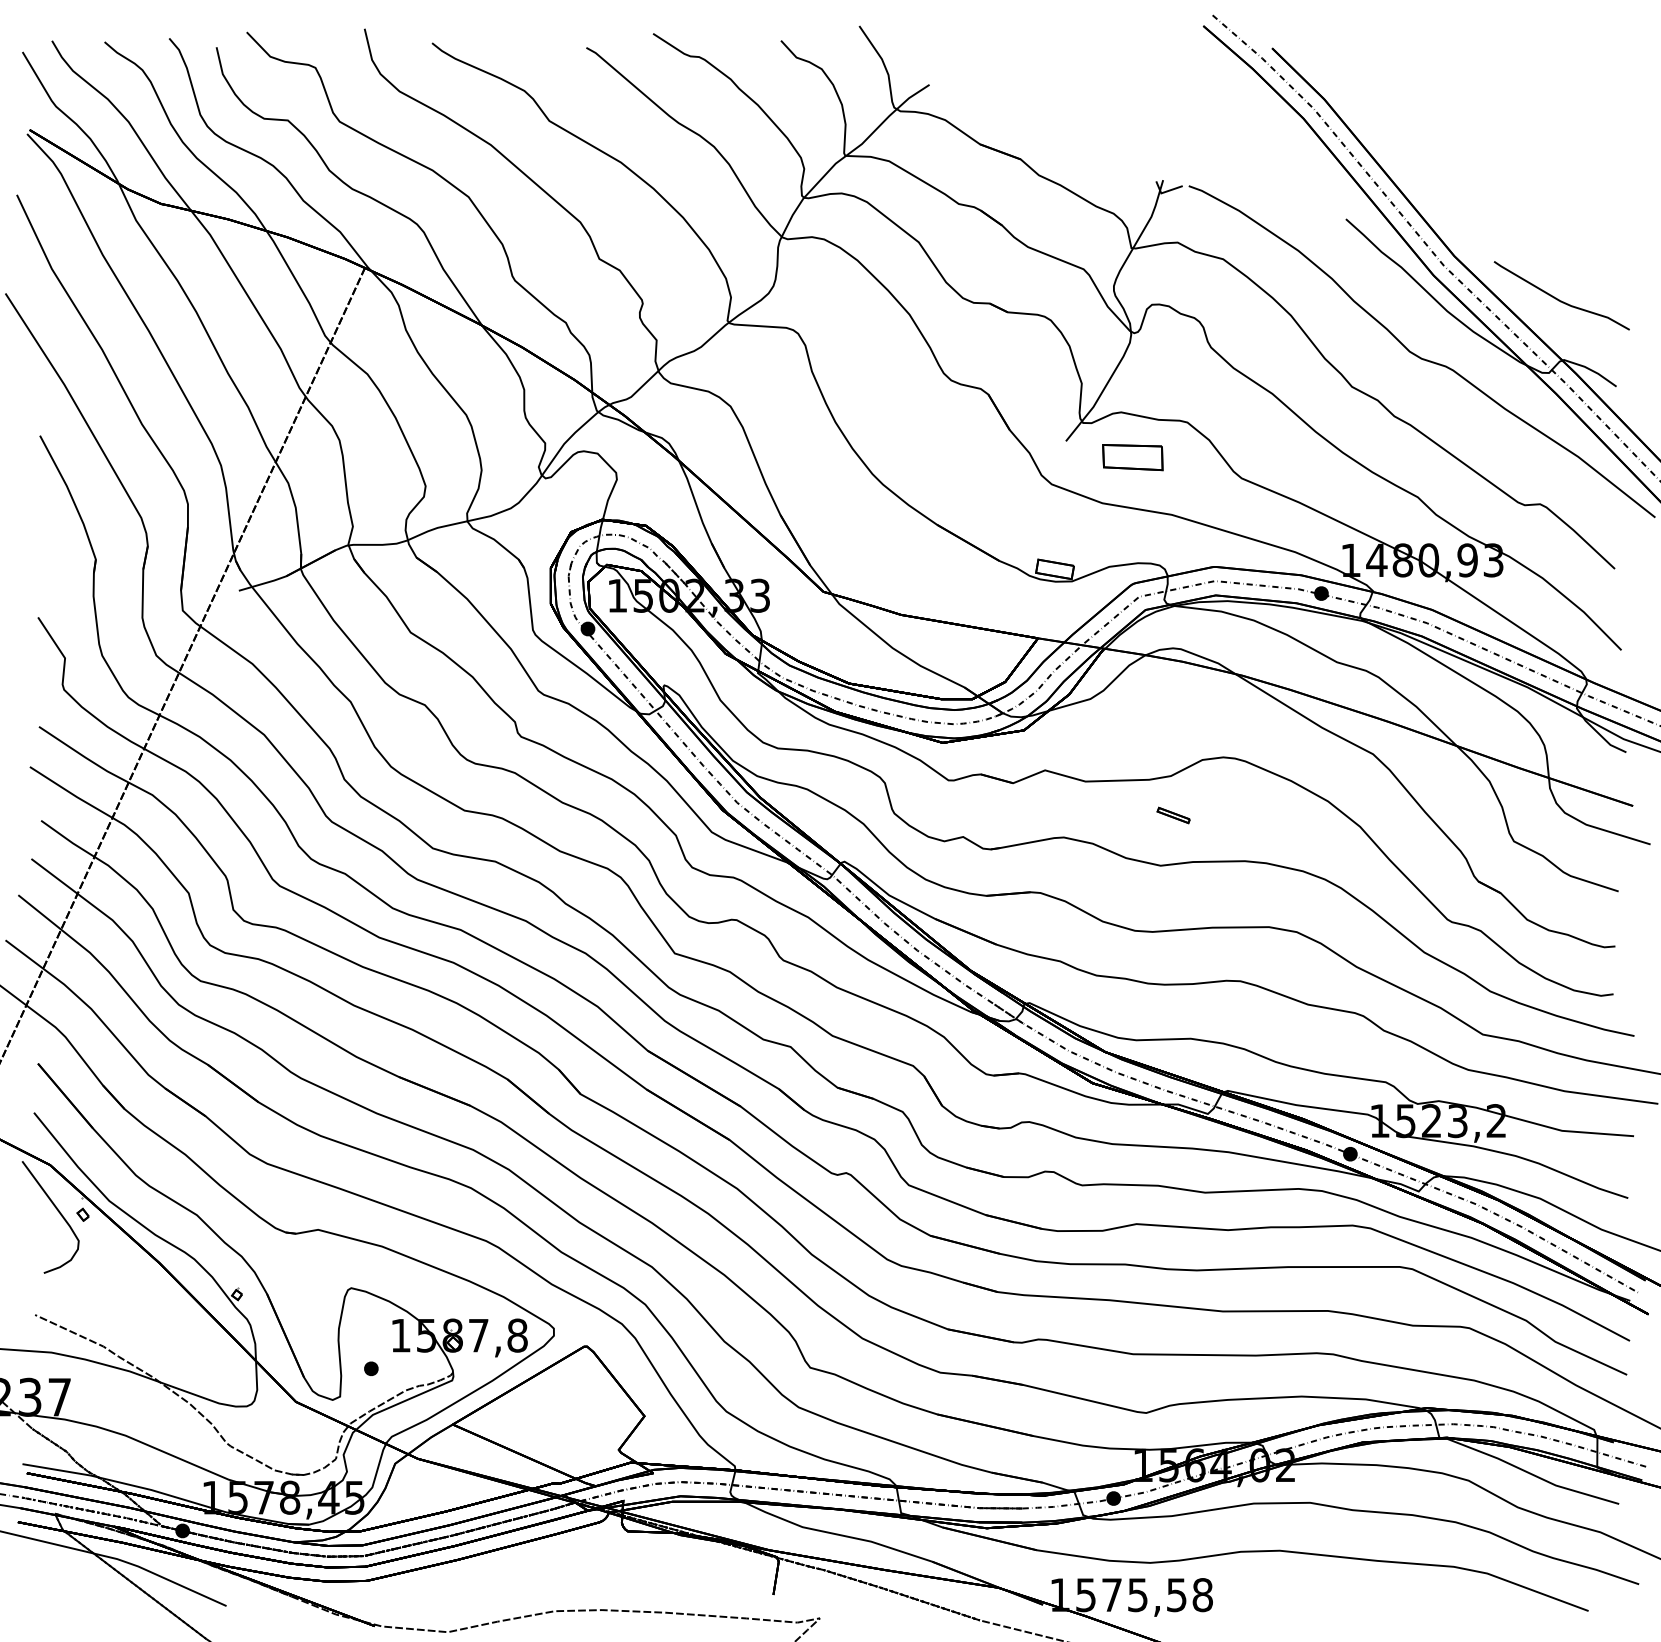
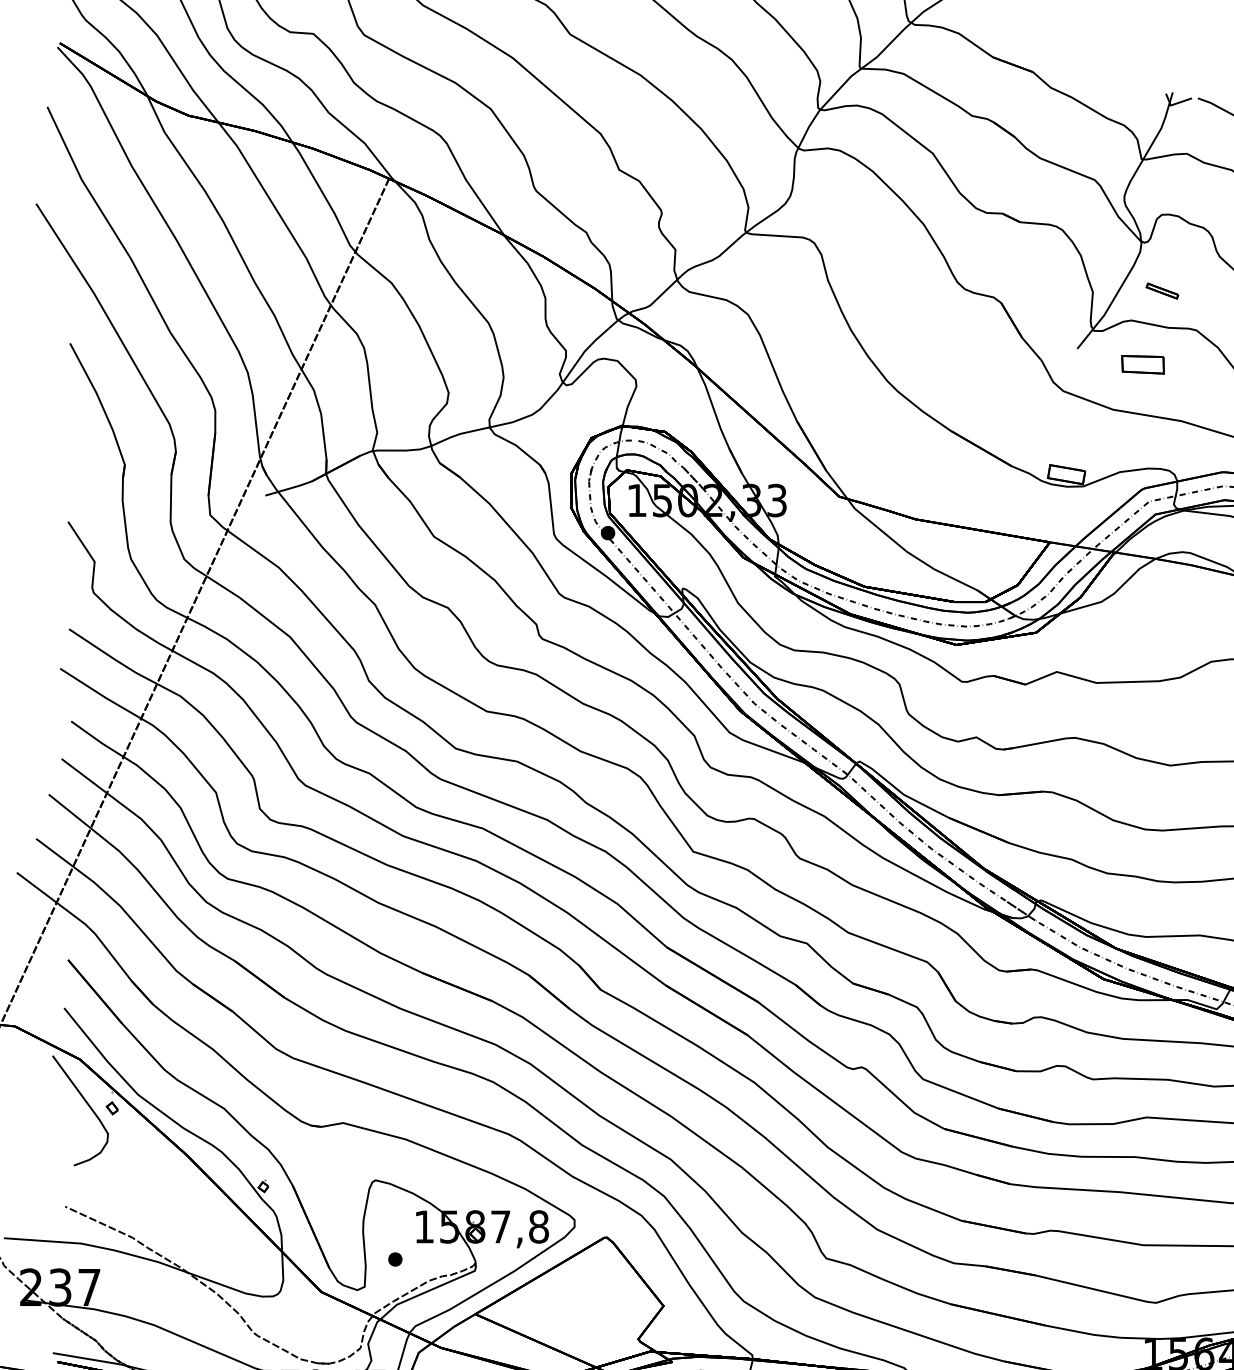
part: (1132, 457) -> (1142, 364), size x0.71
part: (1173, 815) -> (1162, 291), moved

